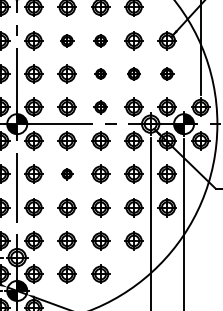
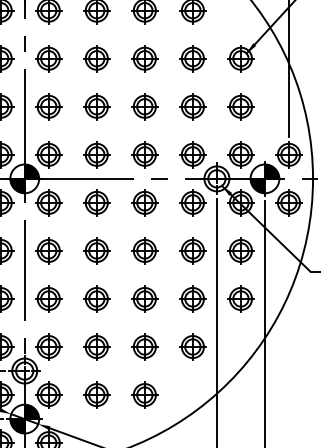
part: (66, 40) -> (95, 58), size x1.43
part: (100, 40) -> (144, 58), size x1.43
part: (100, 73) -> (144, 105), size x1.67
part: (133, 73) -> (192, 105), size x1.43
part: (166, 73) -> (239, 105), size x1.43
part: (100, 106) -> (144, 153), size x1.43
part: (66, 173) -> (95, 249), size x1.67

